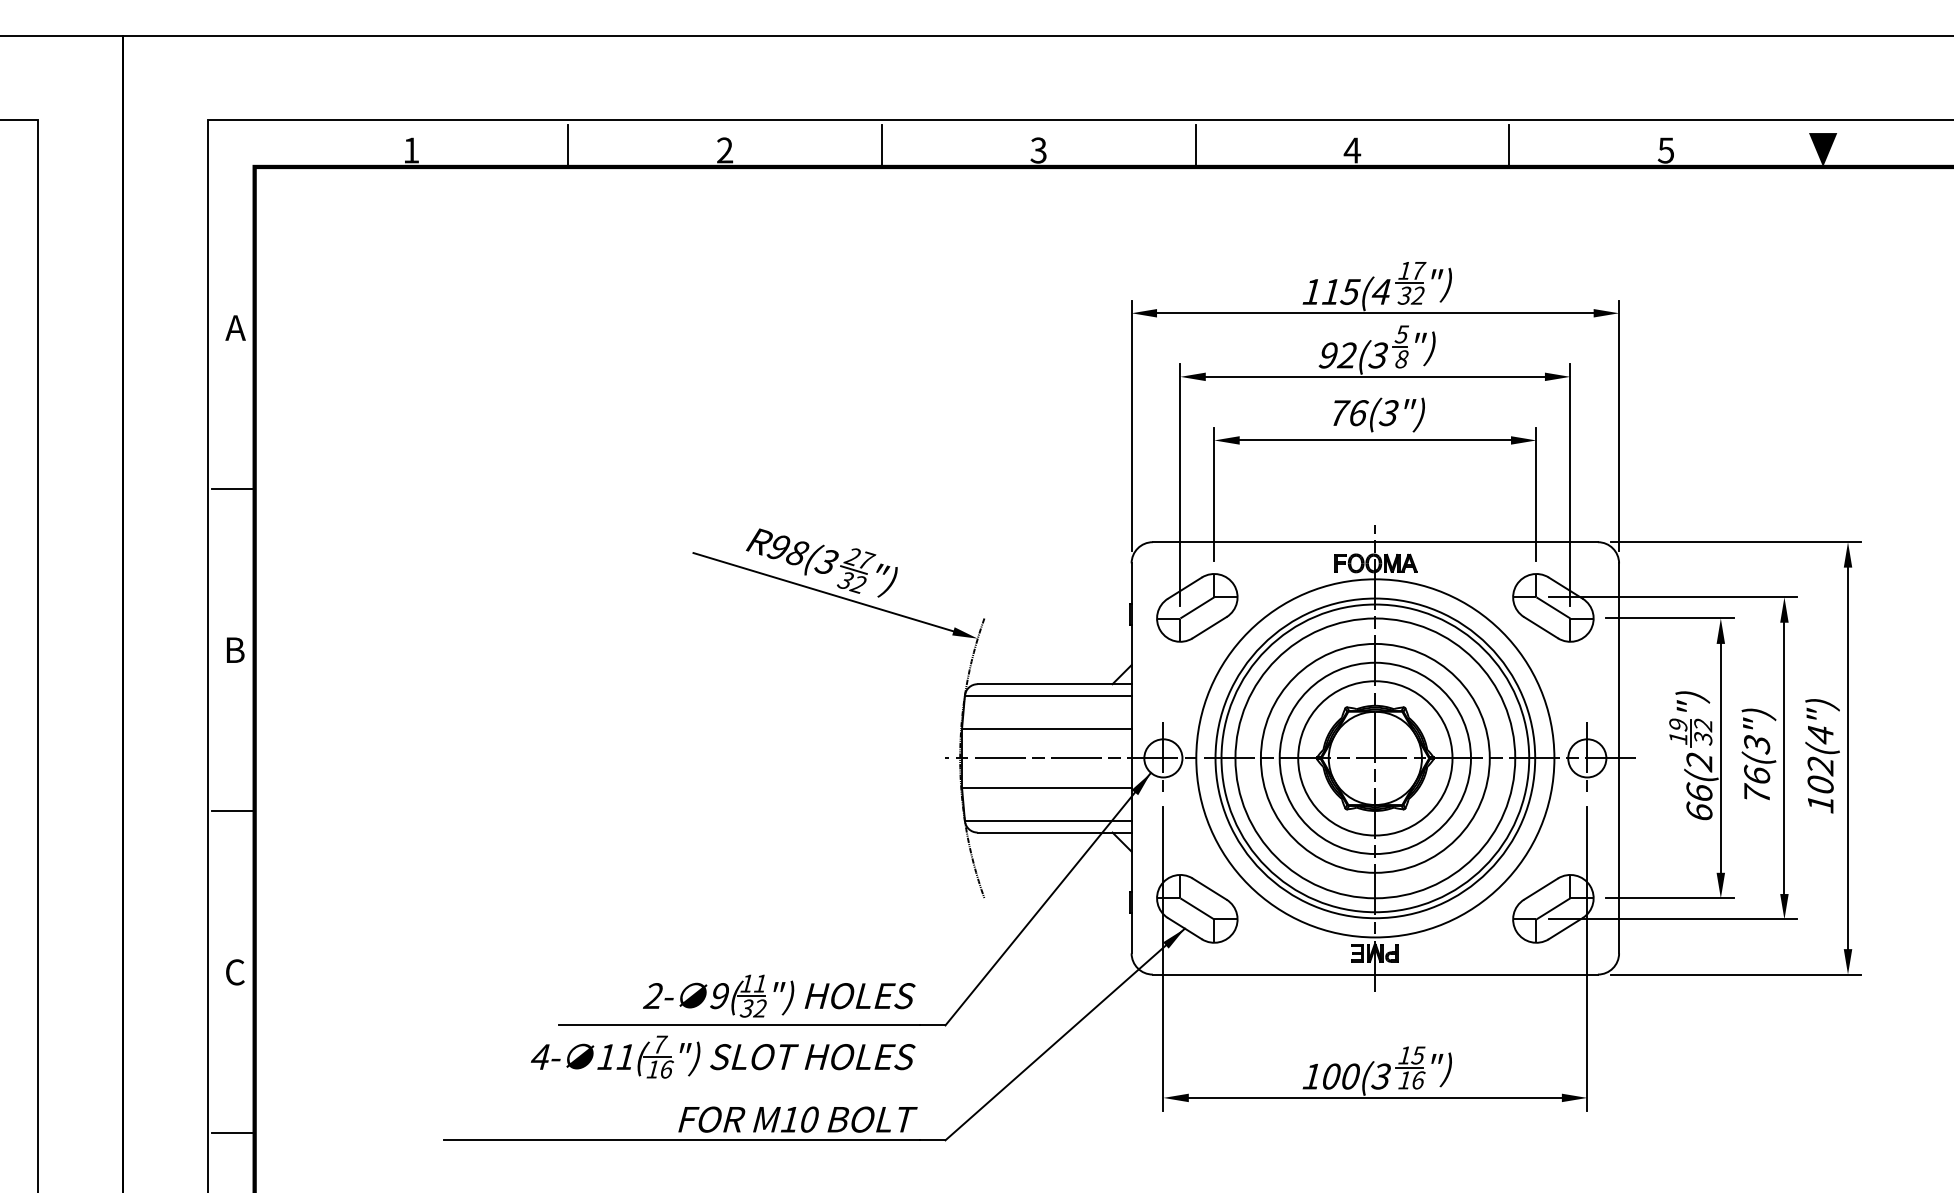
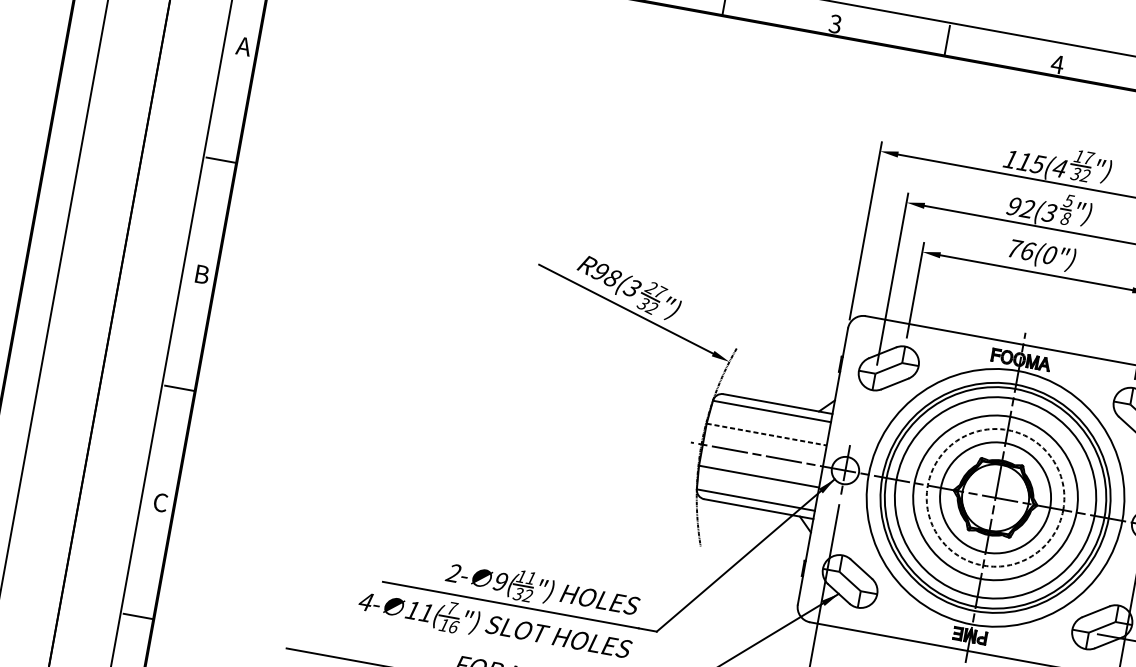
text: (1388, 413) -> (1049, 255), (3") -> (0")
line: (1046, 728) -> (766, 434), solid -> dashed
circle: (1374, 758) -> (994, 497), solid -> dashed

